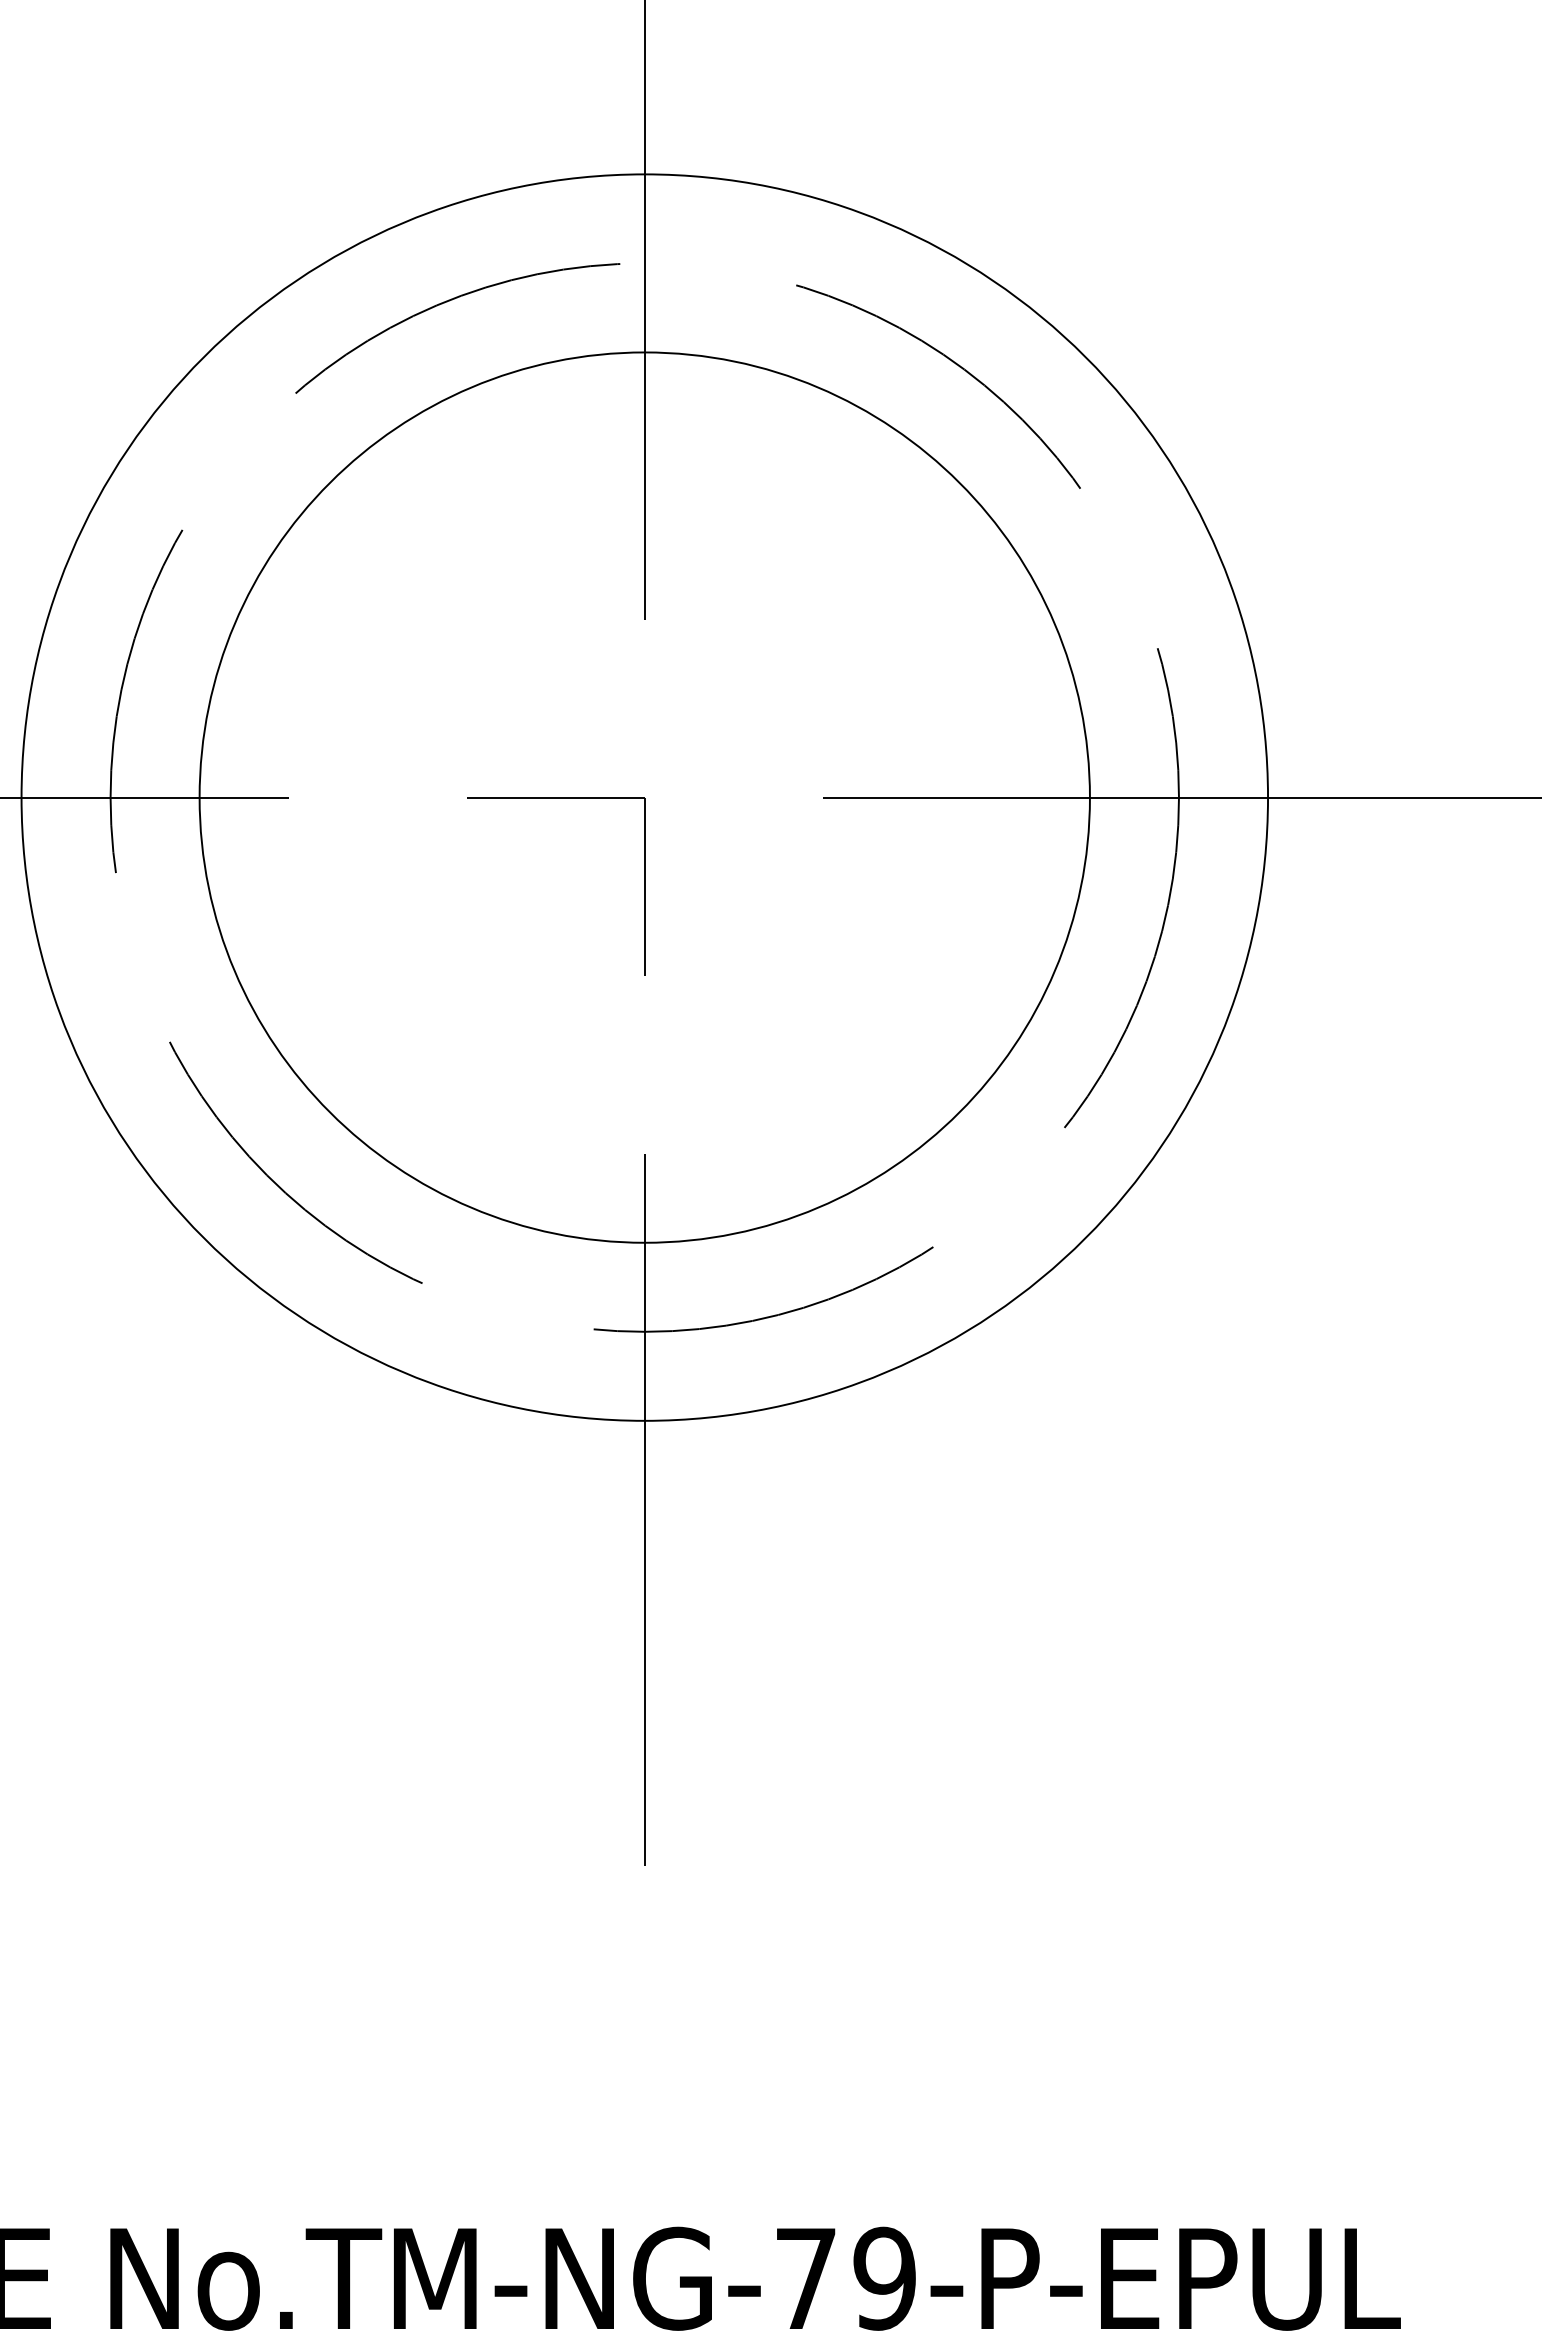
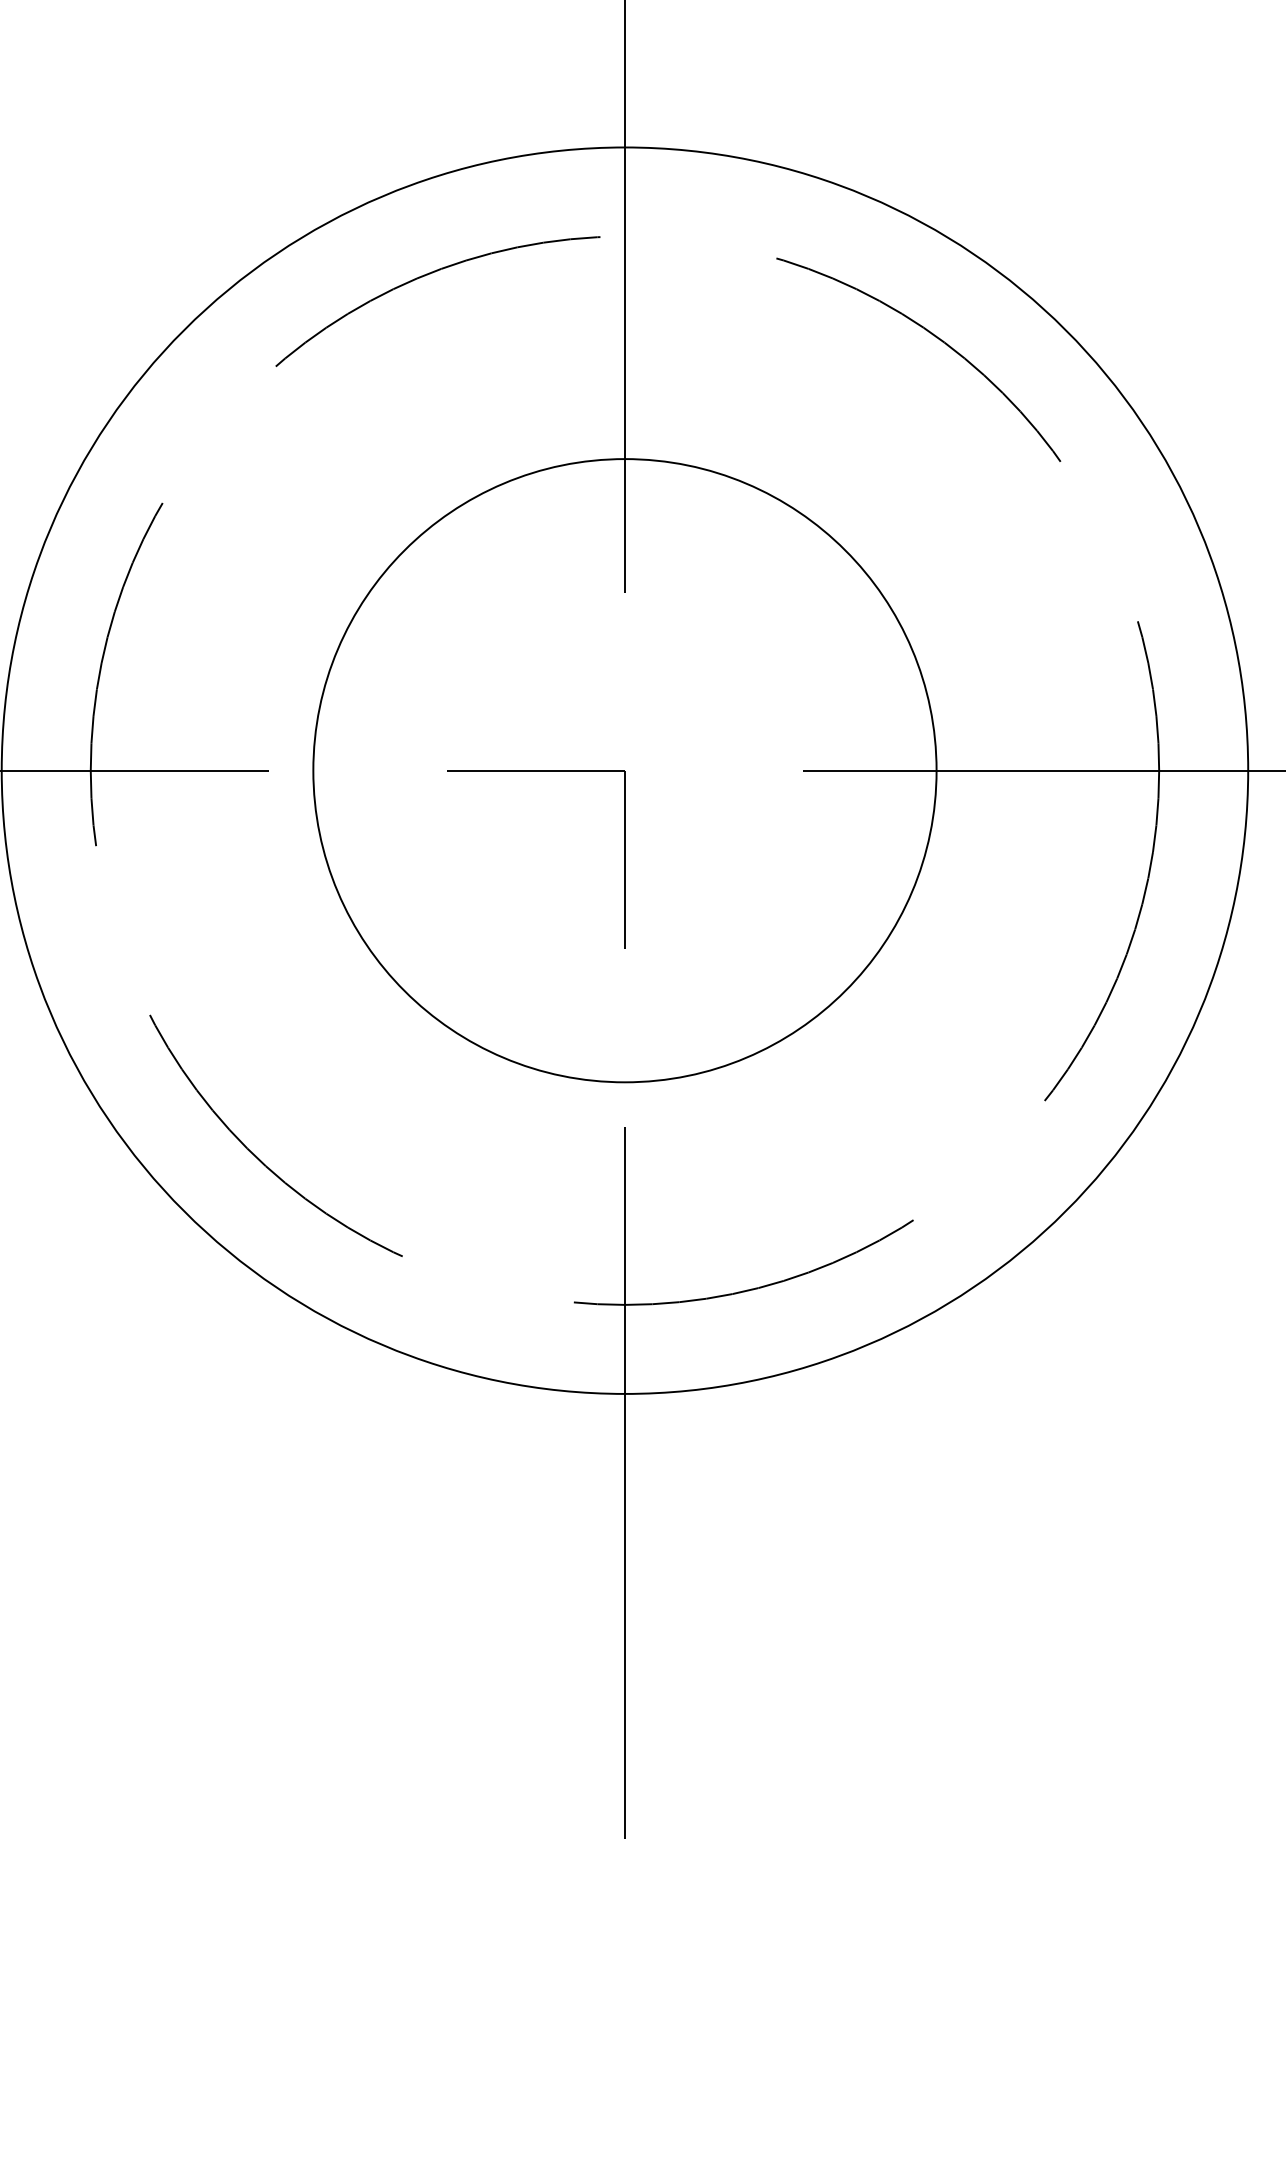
circle: (644, 797) -> (624, 770), size x0.7

